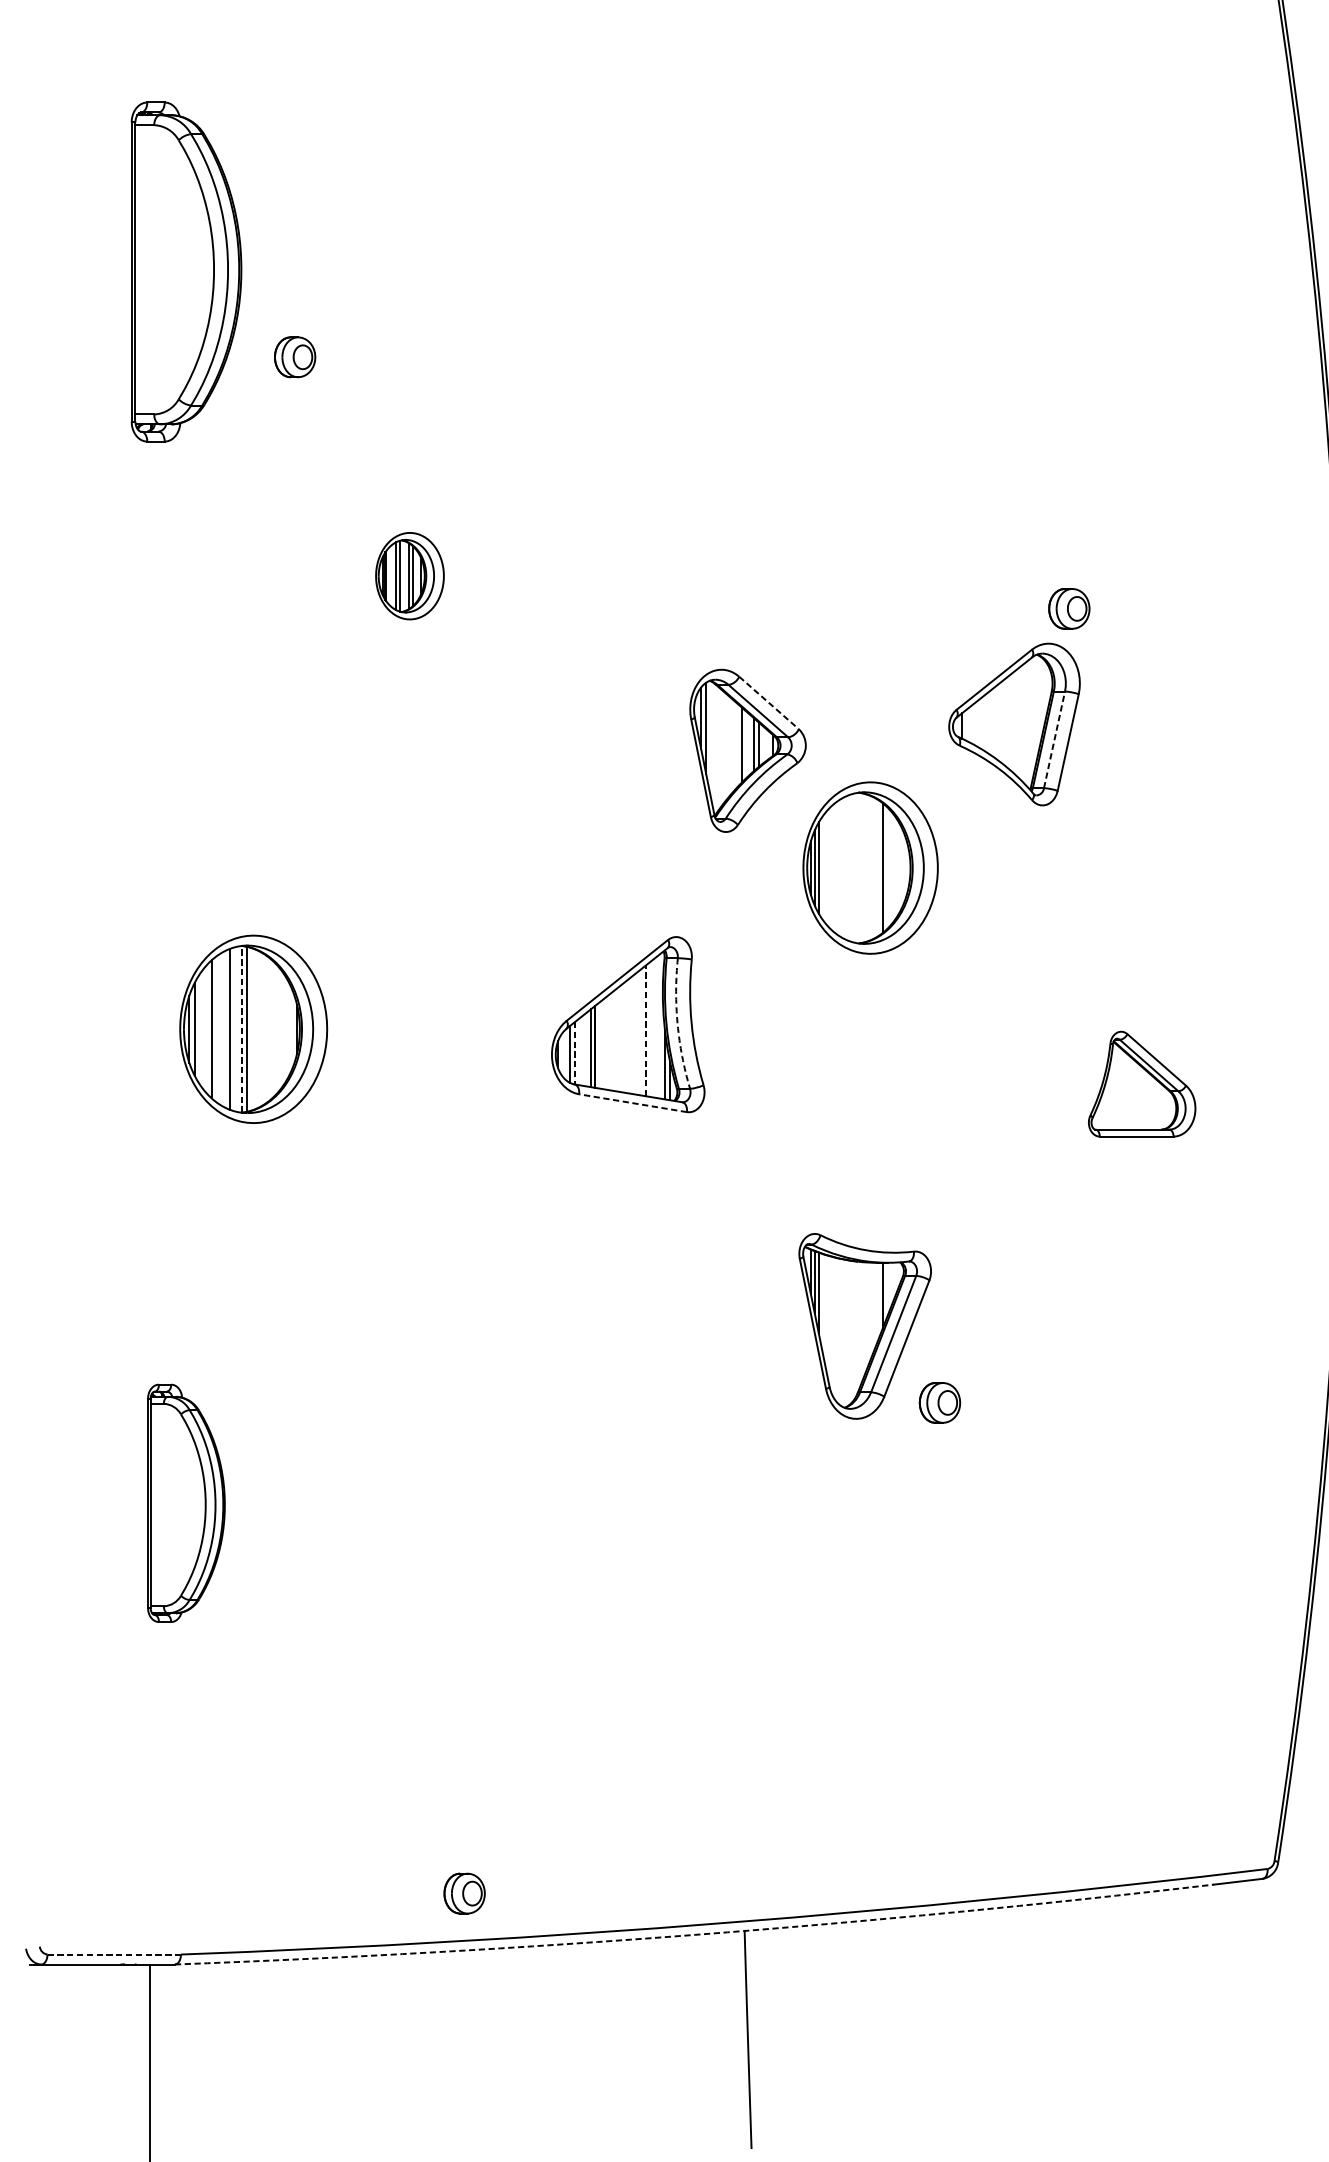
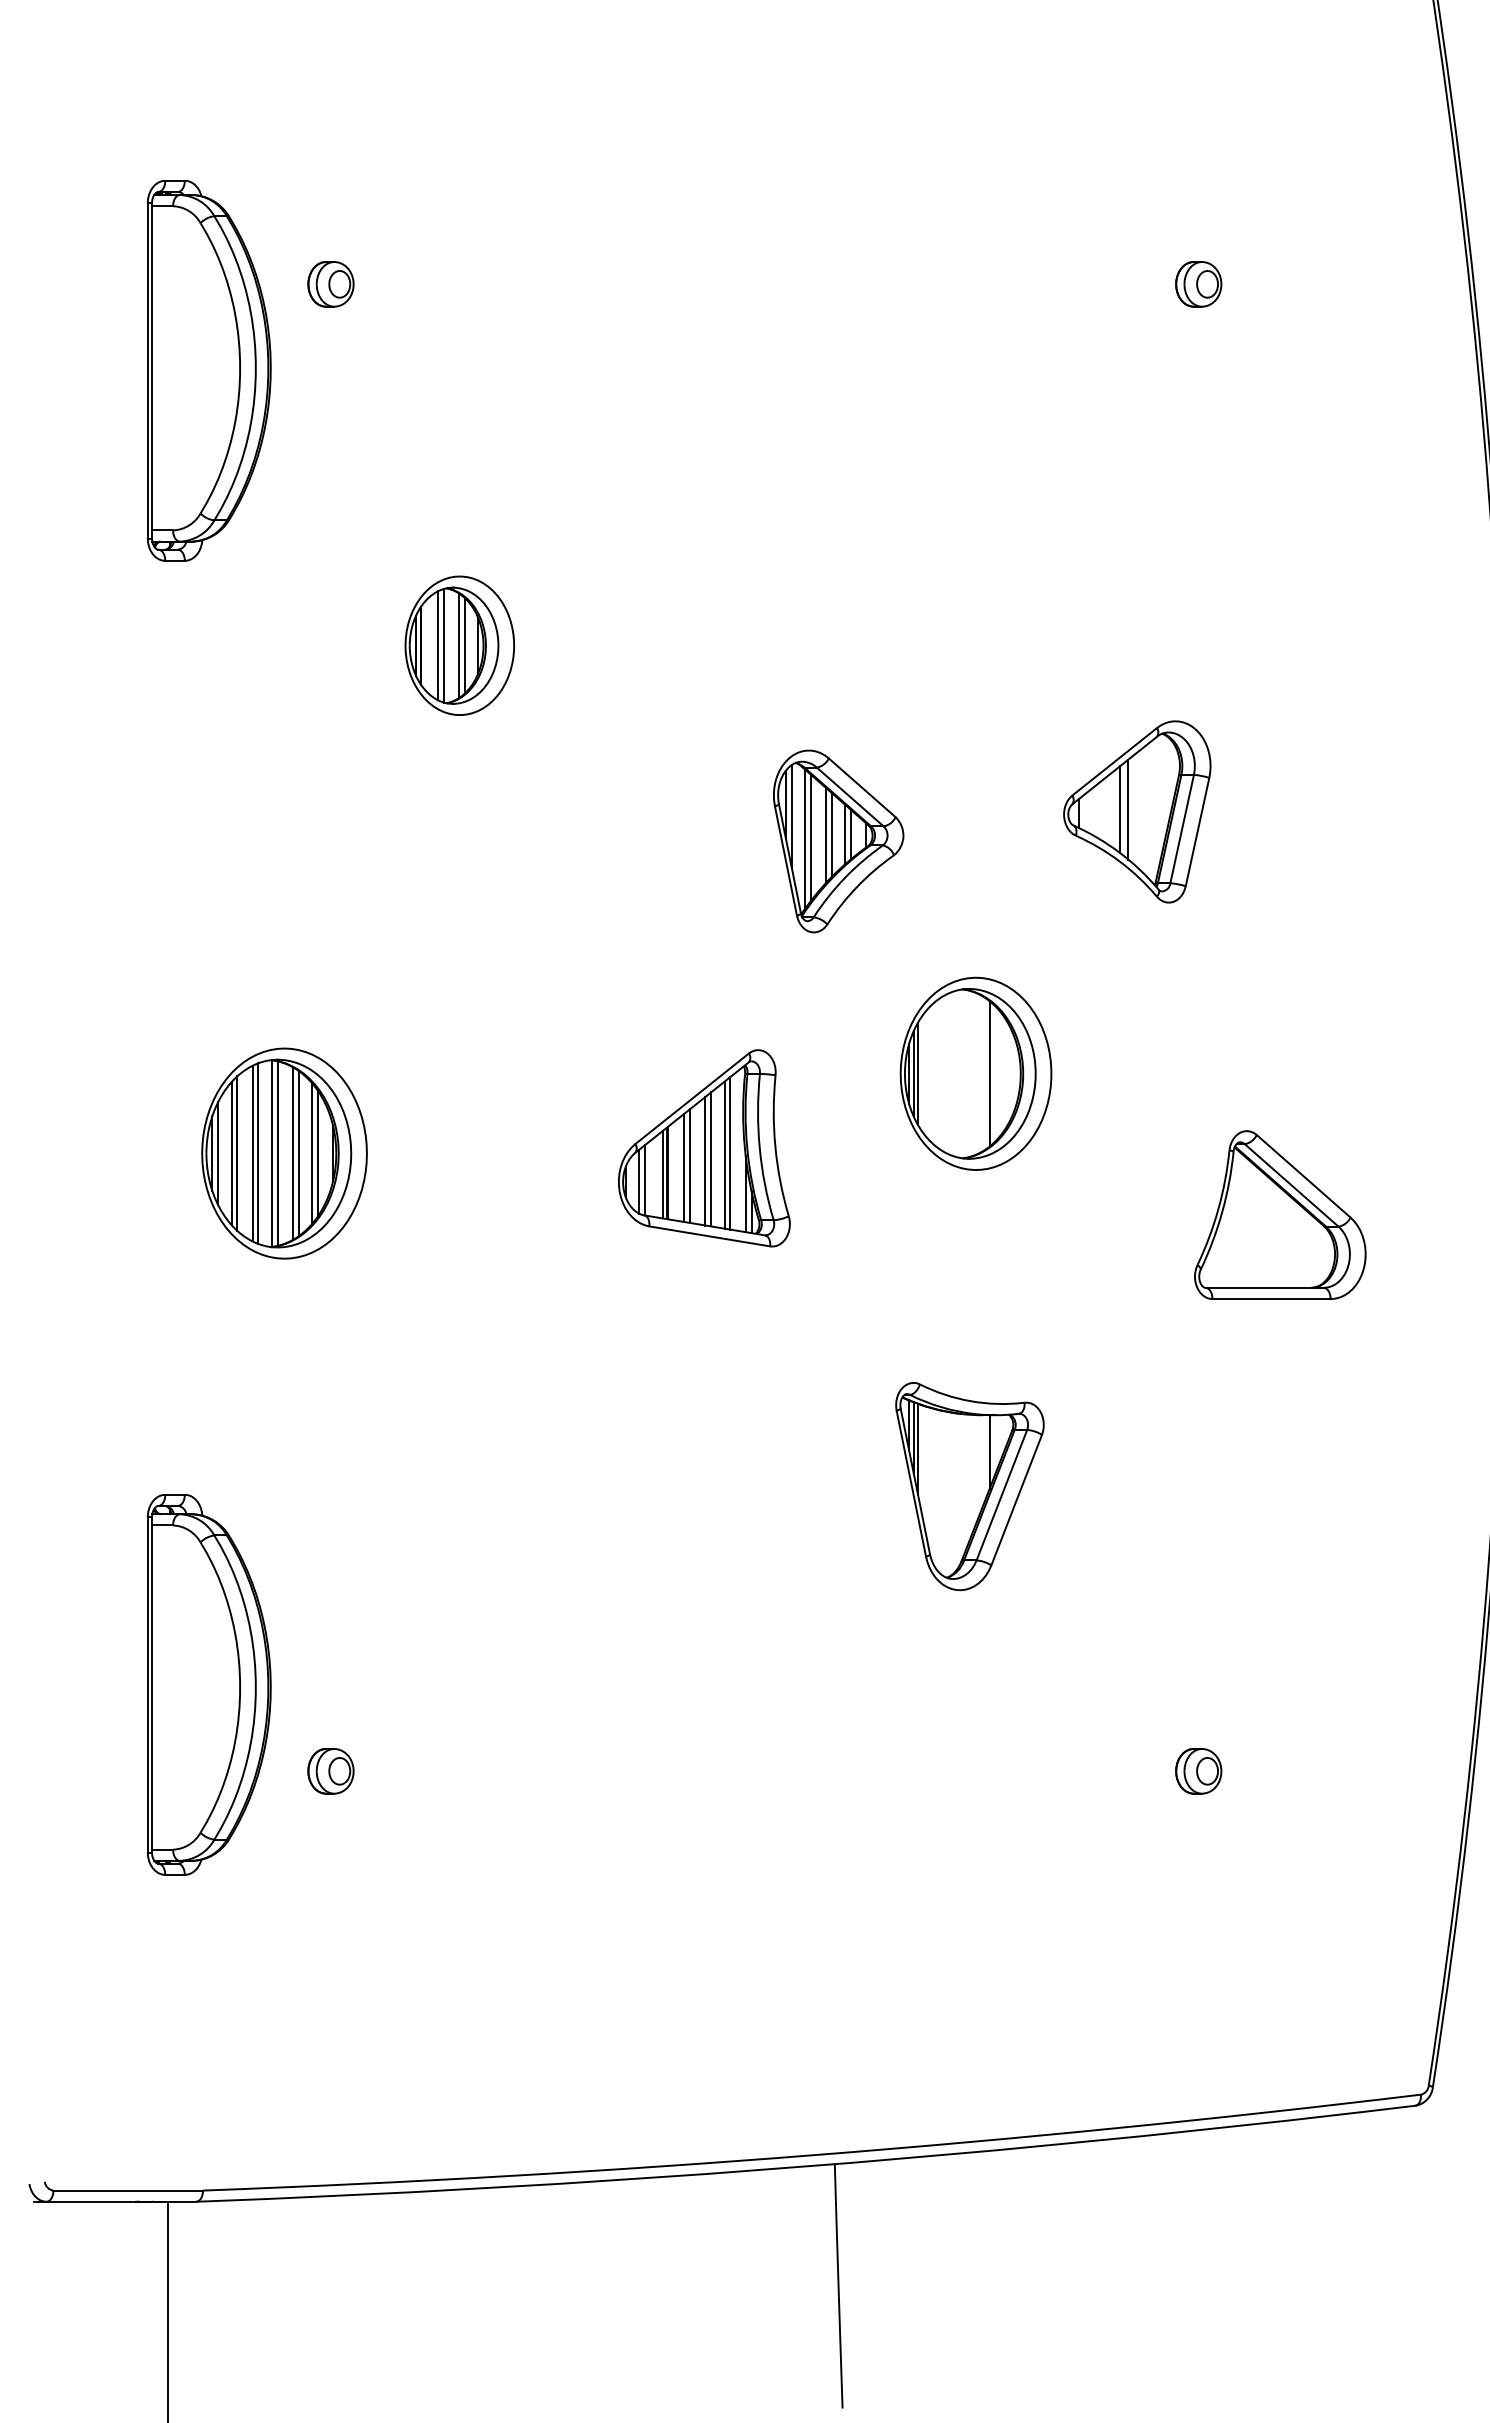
part: (185, 271) -> (208, 370), moved
part: (294, 357) -> (330, 284), moved
part: (409, 576) -> (459, 645), size x1.43
part: (1069, 609) -> (1198, 284), moved
line: (769, 703) -> (862, 788), dashed -> solid
line: (998, 722) -> (1119, 809), added
line: (1006, 722) -> (1128, 809), added
line: (1054, 739) -> (1182, 828), dashed -> solid
line: (737, 745) -> (826, 835), added
line: (722, 747) -> (810, 837), added
line: (718, 749) -> (805, 839), added
part: (870, 867) -> (975, 1073), moved
arc: (677, 1023) -> (759, 1147), dashed -> solid
line: (206, 1029) -> (231, 1153), added
line: (225, 1029) -> (252, 1153), added
line: (242, 1029) -> (271, 1153), dashed -> solid
line: (260, 1029) -> (292, 1153), added
line: (266, 1029) -> (298, 1153), added
line: (278, 1029) -> (312, 1153), added
line: (283, 1029) -> (317, 1153), added
line: (651, 1029) -> (730, 1153), added
line: (646, 1030) -> (724, 1154), dashed -> solid
line: (634, 1034) -> (711, 1159), added
line: (629, 1035) -> (705, 1160), added
line: (615, 1039) -> (690, 1165), added
line: (610, 1041) -> (684, 1167), added
line: (574, 1053) -> (644, 1180), dashed -> solid
part: (1142, 1083) -> (1280, 1214), size x1.43
line: (632, 1103) -> (709, 1236), dashed -> solid
part: (939, 1403) -> (1198, 1771), moved
part: (185, 1503) -> (208, 1684), size x1.43
part: (464, 1893) -> (330, 1771), moved
arc: (695, 1934) -> (779, 2168), dashed -> solid
line: (114, 1954) -> (128, 2190), dashed -> solid

